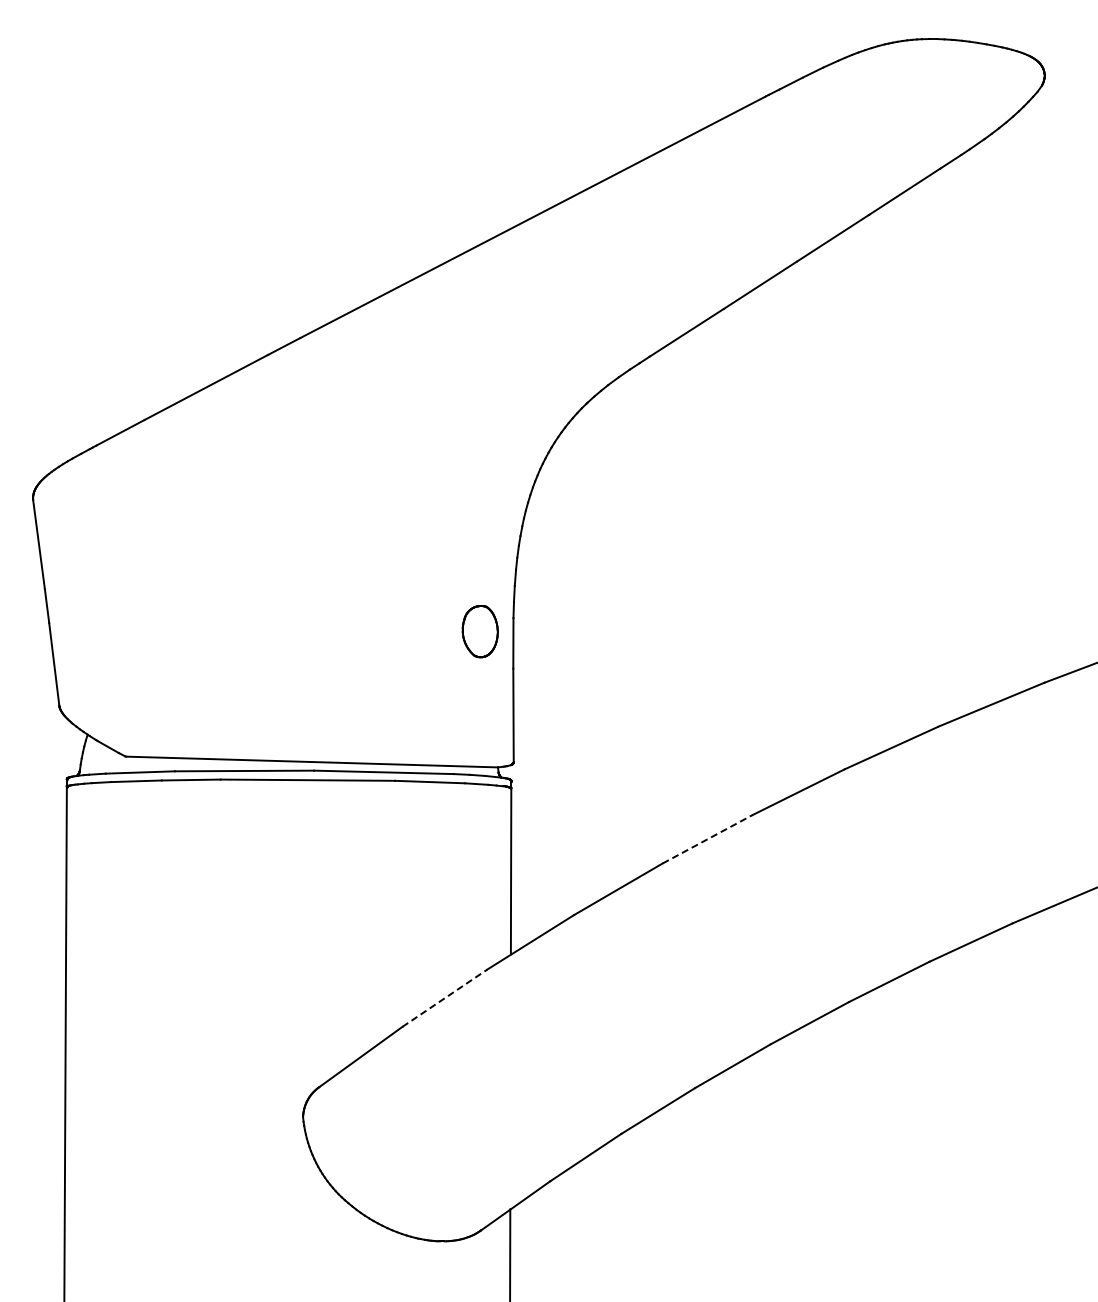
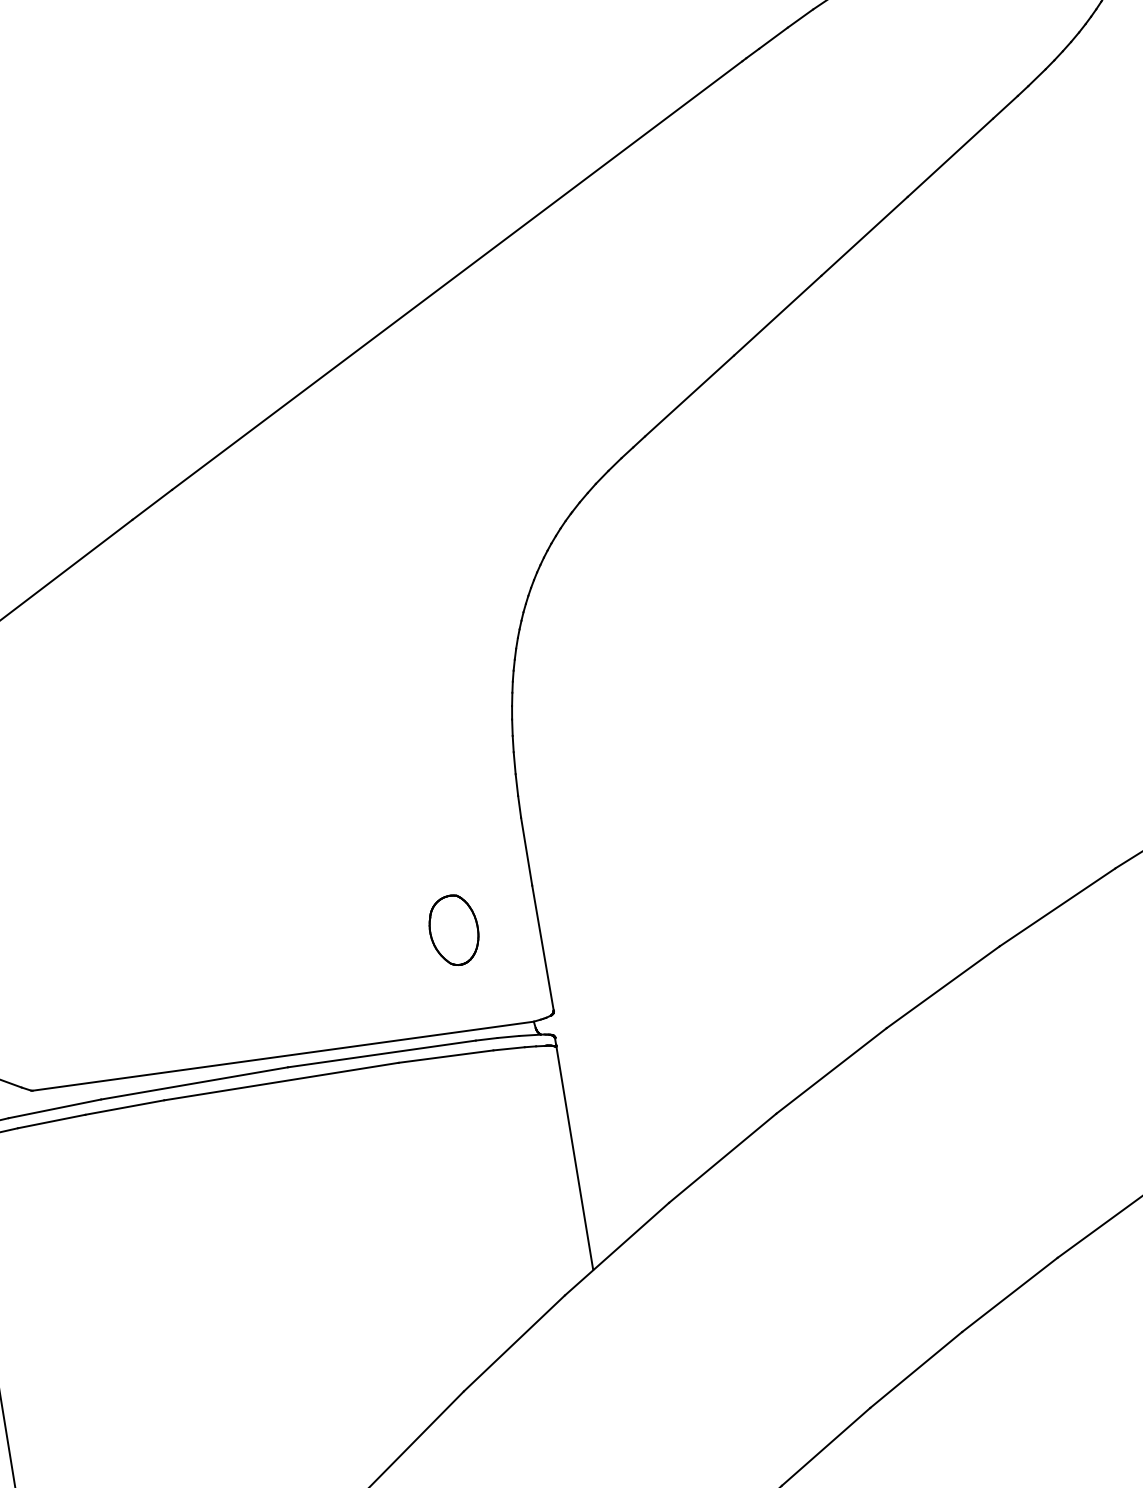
part: (479, 631) -> (453, 930), moved
line: (708, 838) -> (832, 1069), dashed -> solid
line: (445, 997) -> (515, 1342), dashed -> solid

